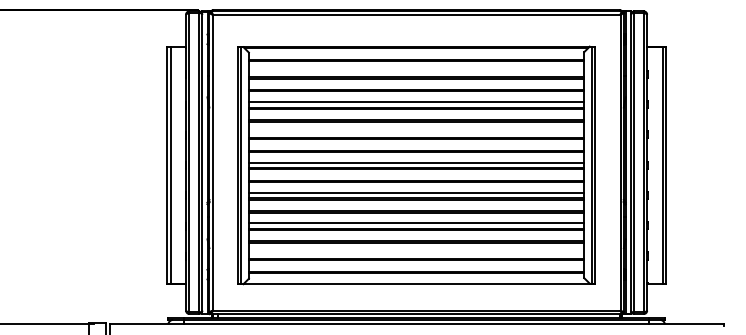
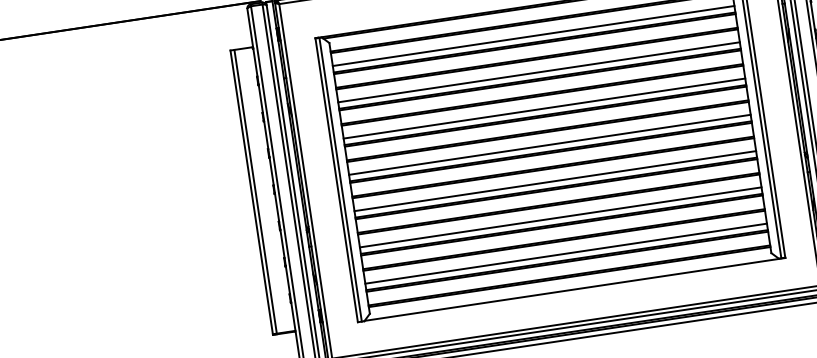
line: (416, 71) -> (533, 35), added
line: (416, 132) -> (544, 108), added
line: (416, 253) -> (566, 253), added

